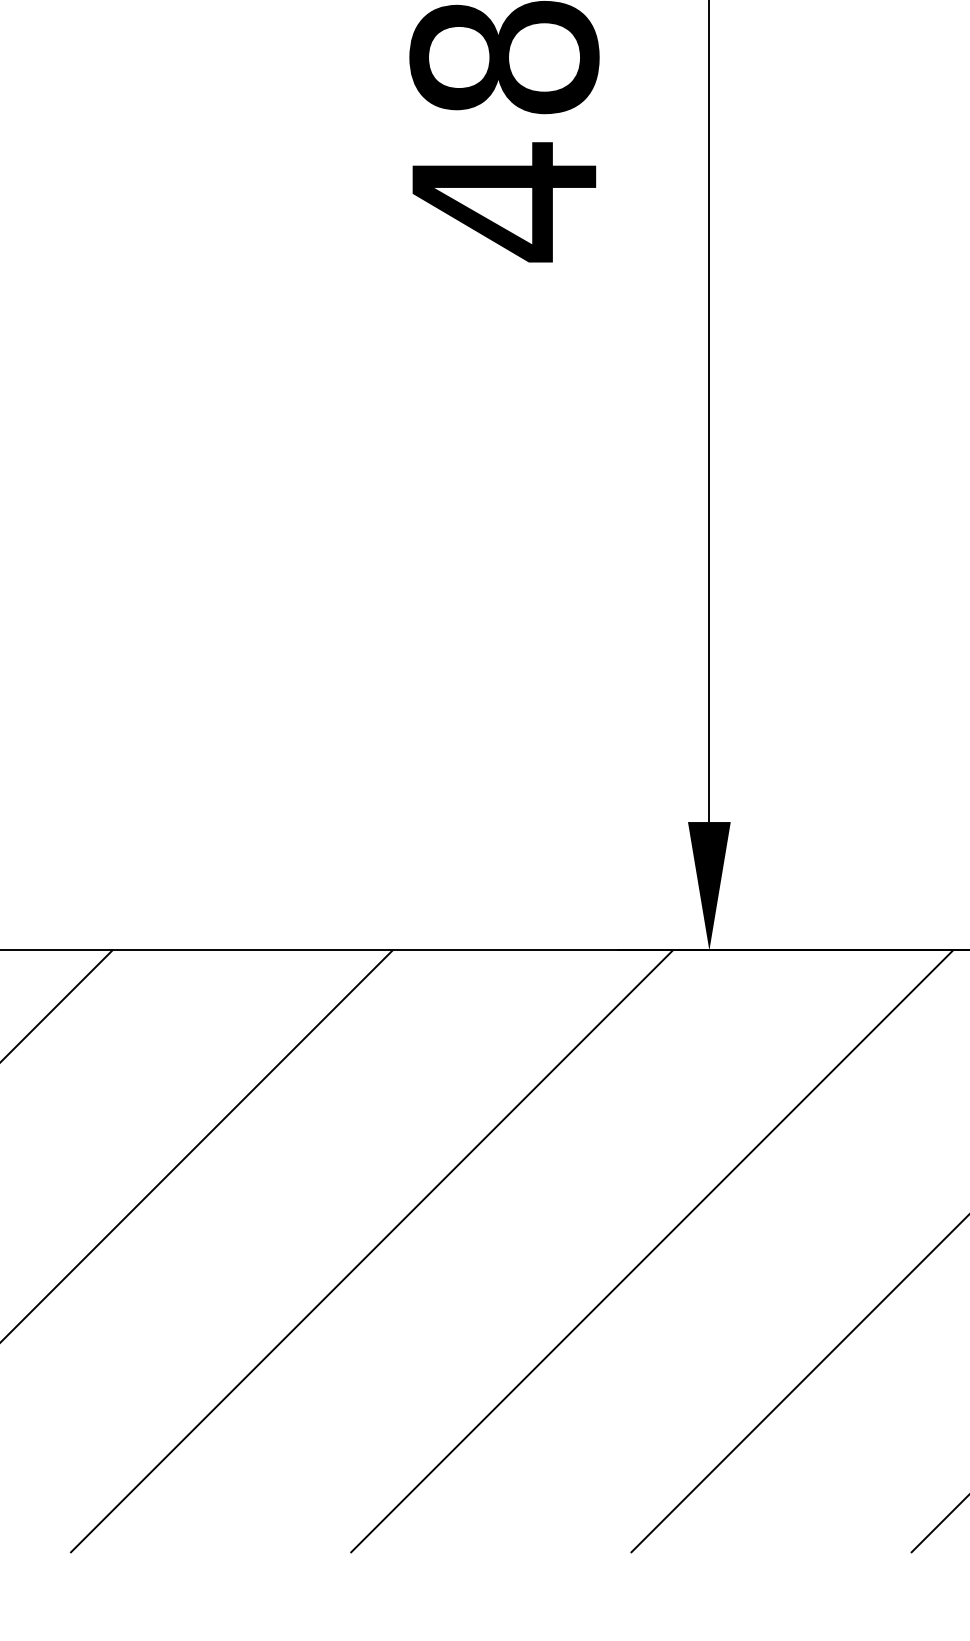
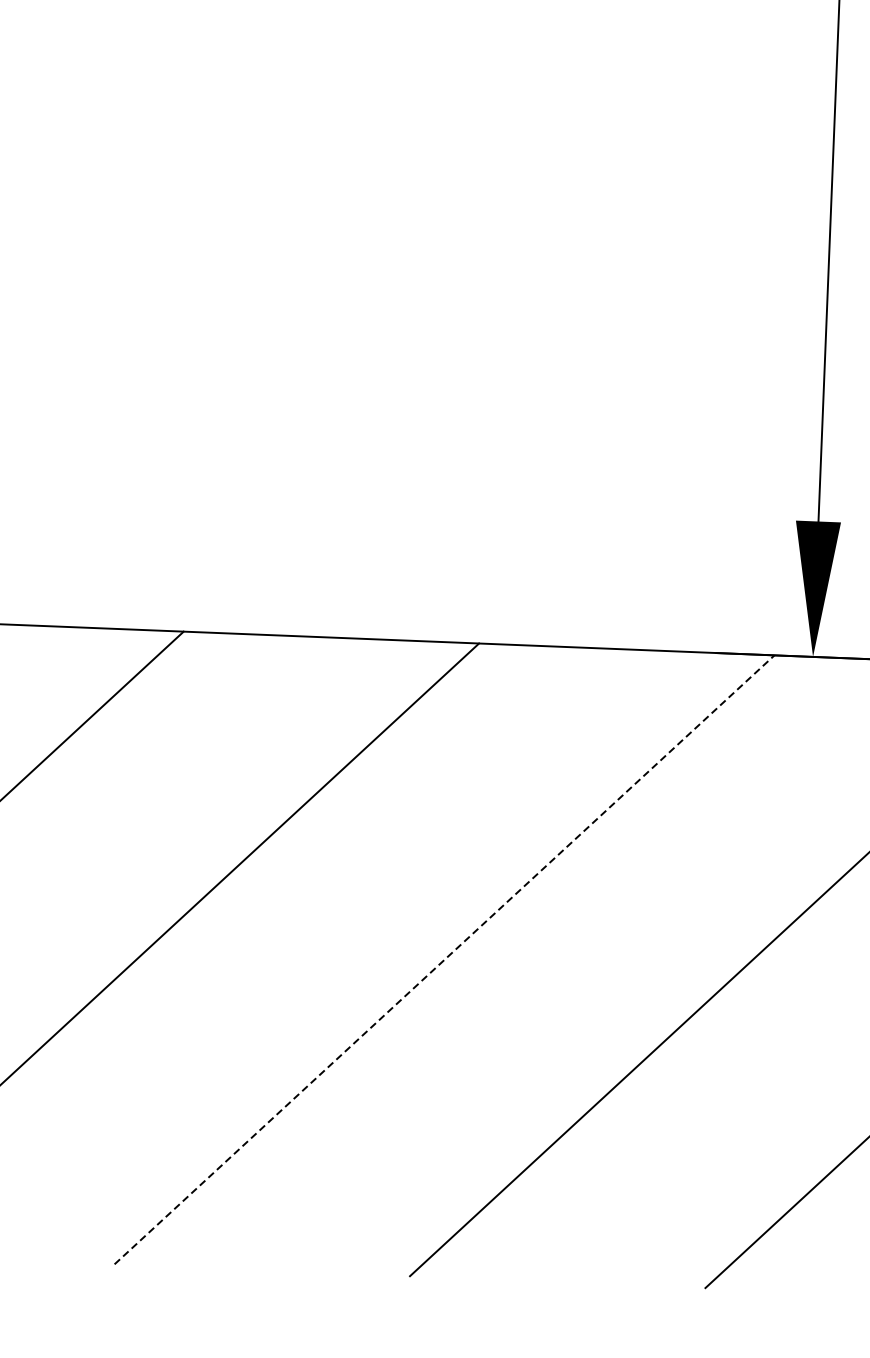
line: (371, 1251) -> (444, 959), solid -> dashed

